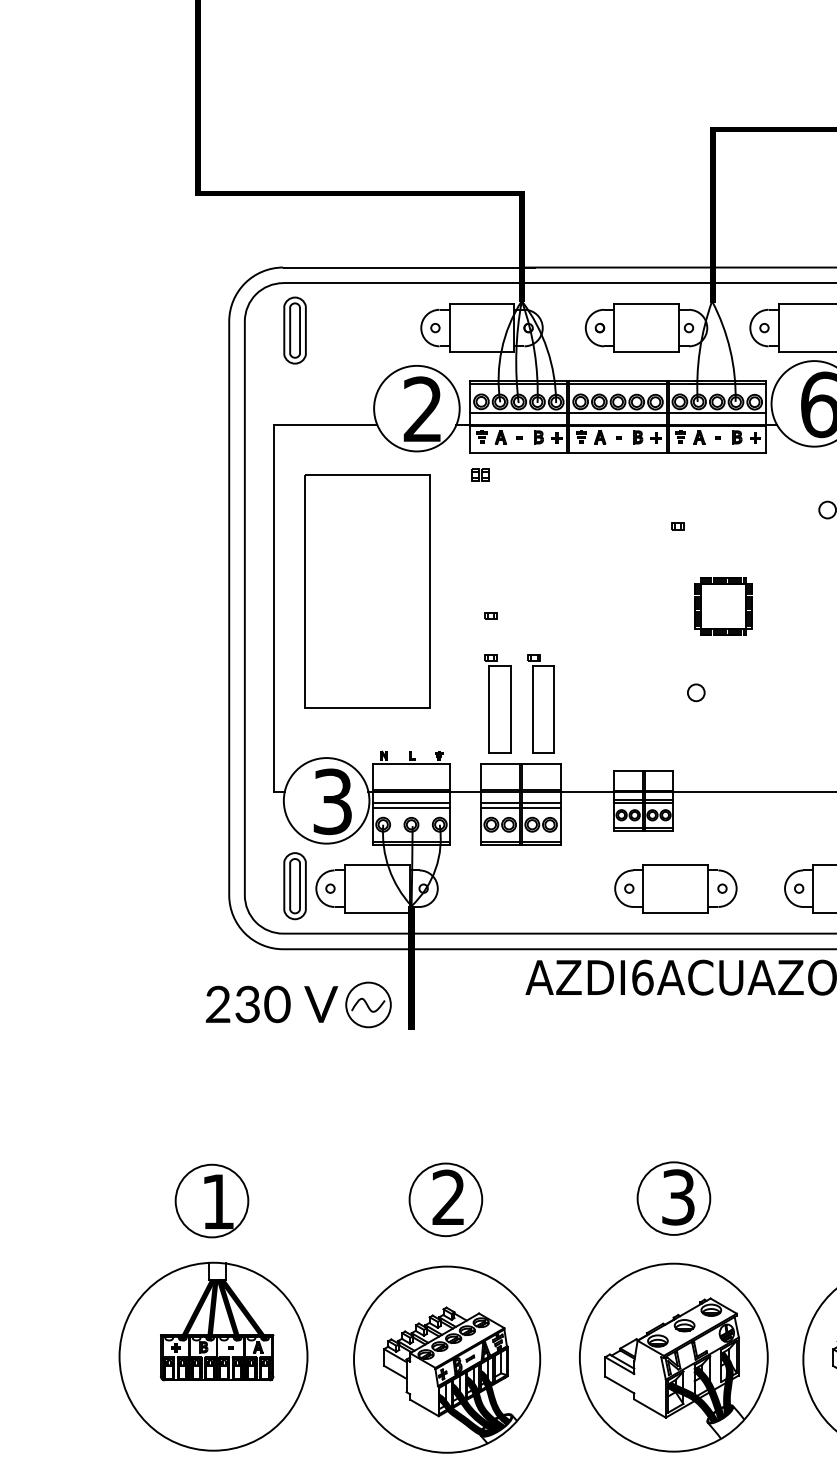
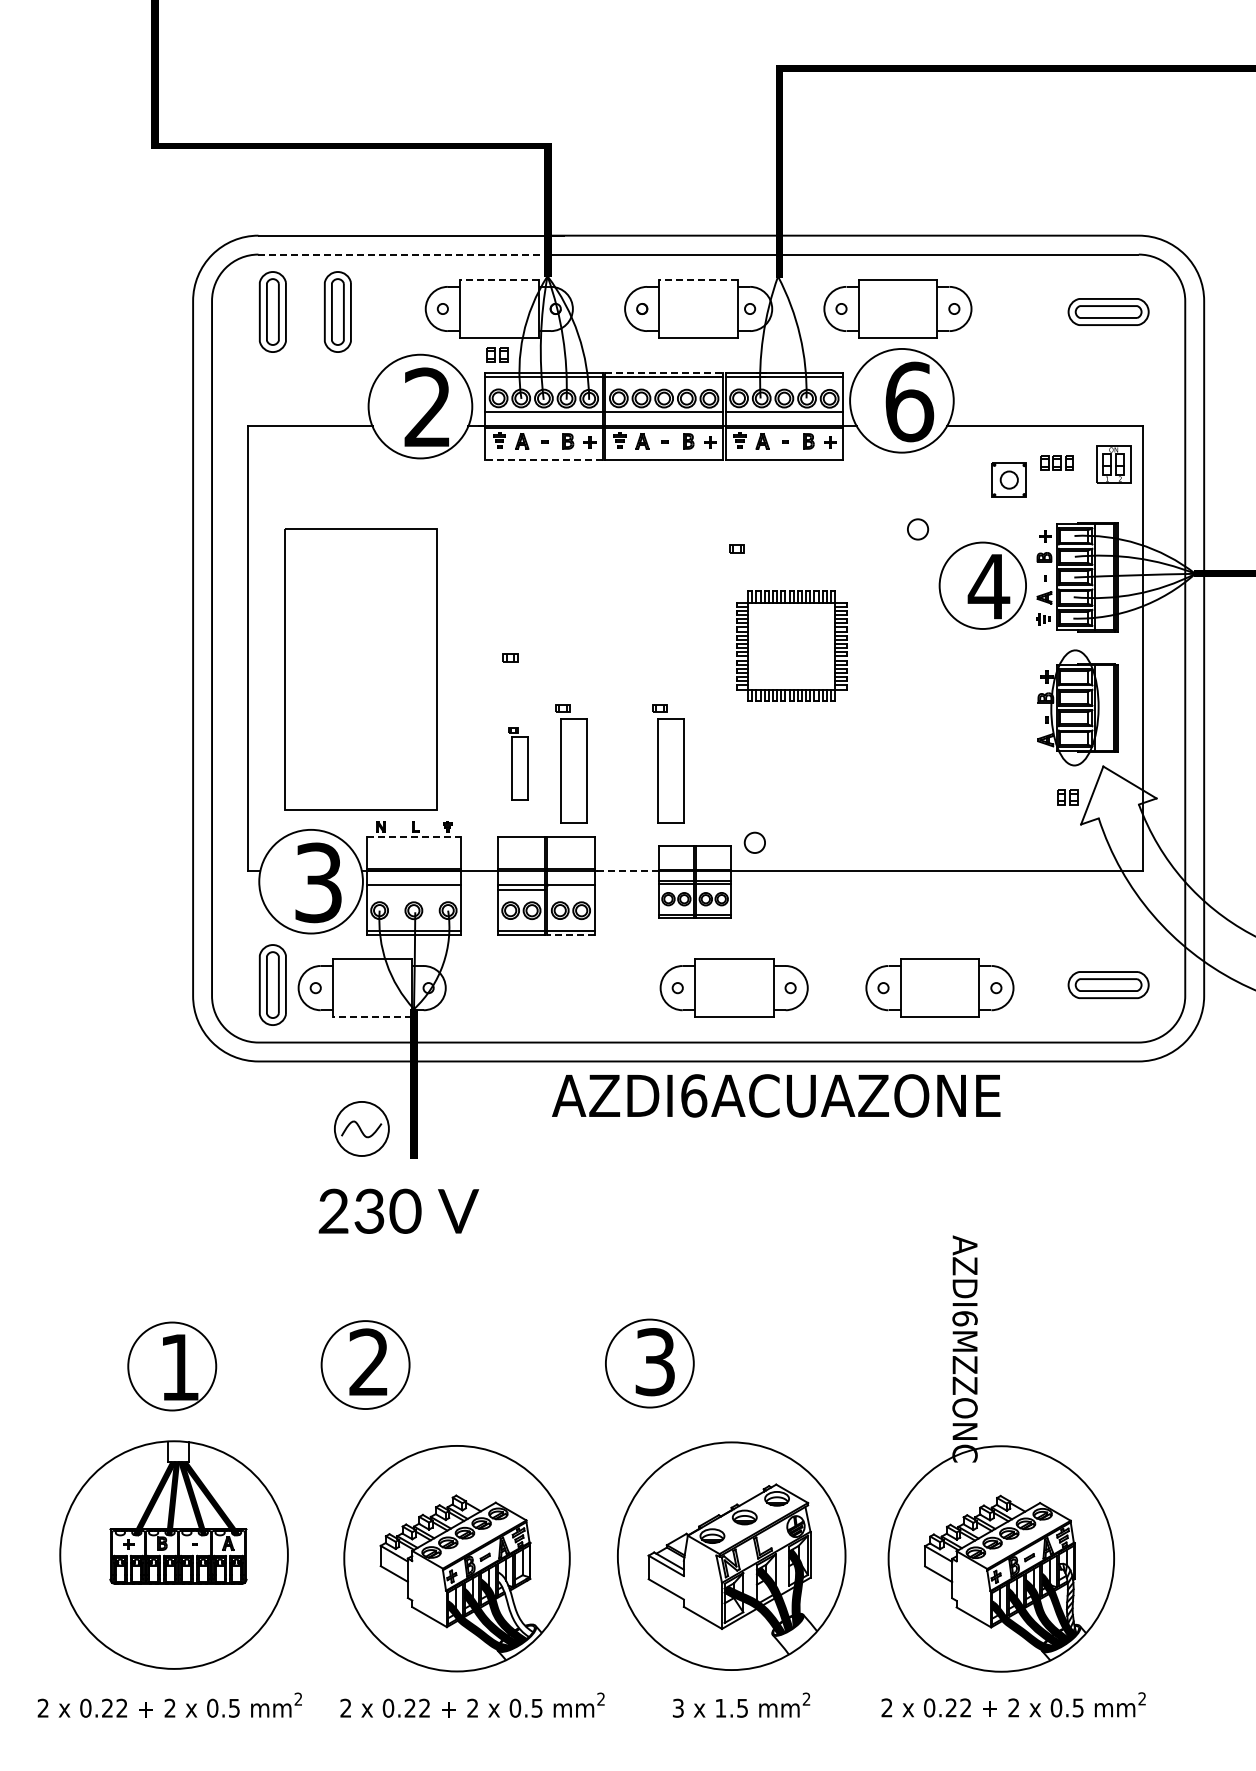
line: (404, 283) -> (405, 254), solid -> dashed
line: (481, 303) -> (498, 279), solid -> dashed
line: (646, 303) -> (698, 279), solid -> dashed
part: (348, 330) -> (337, 311), added
line: (618, 380) -> (664, 372), solid -> dashed
line: (518, 453) -> (543, 460), solid -> dashed
part: (480, 474) -> (497, 354), moved
part: (367, 591) -> (360, 669), moved
part: (723, 605) -> (791, 645), size x1.6
circle: (695, 692) -> (754, 842), moved
part: (497, 703) -> (518, 763), size x0.6
part: (621, 703) -> (668, 763), added
line: (411, 763) -> (413, 836), solid -> dashed
line: (587, 791) -> (627, 870), solid -> dashed
line: (411, 807) -> (413, 889), removed
line: (540, 807) -> (570, 889), removed
line: (541, 845) -> (571, 935), solid -> dashed
line: (376, 912) -> (371, 1017), solid -> dashed
text: (271, 1003) -> (398, 1210), moved
part: (673, 1198) -> (649, 1363), moved
part: (445, 1199) -> (365, 1364), moved
fill: (495, 1399) -> (515, 1606), removed

